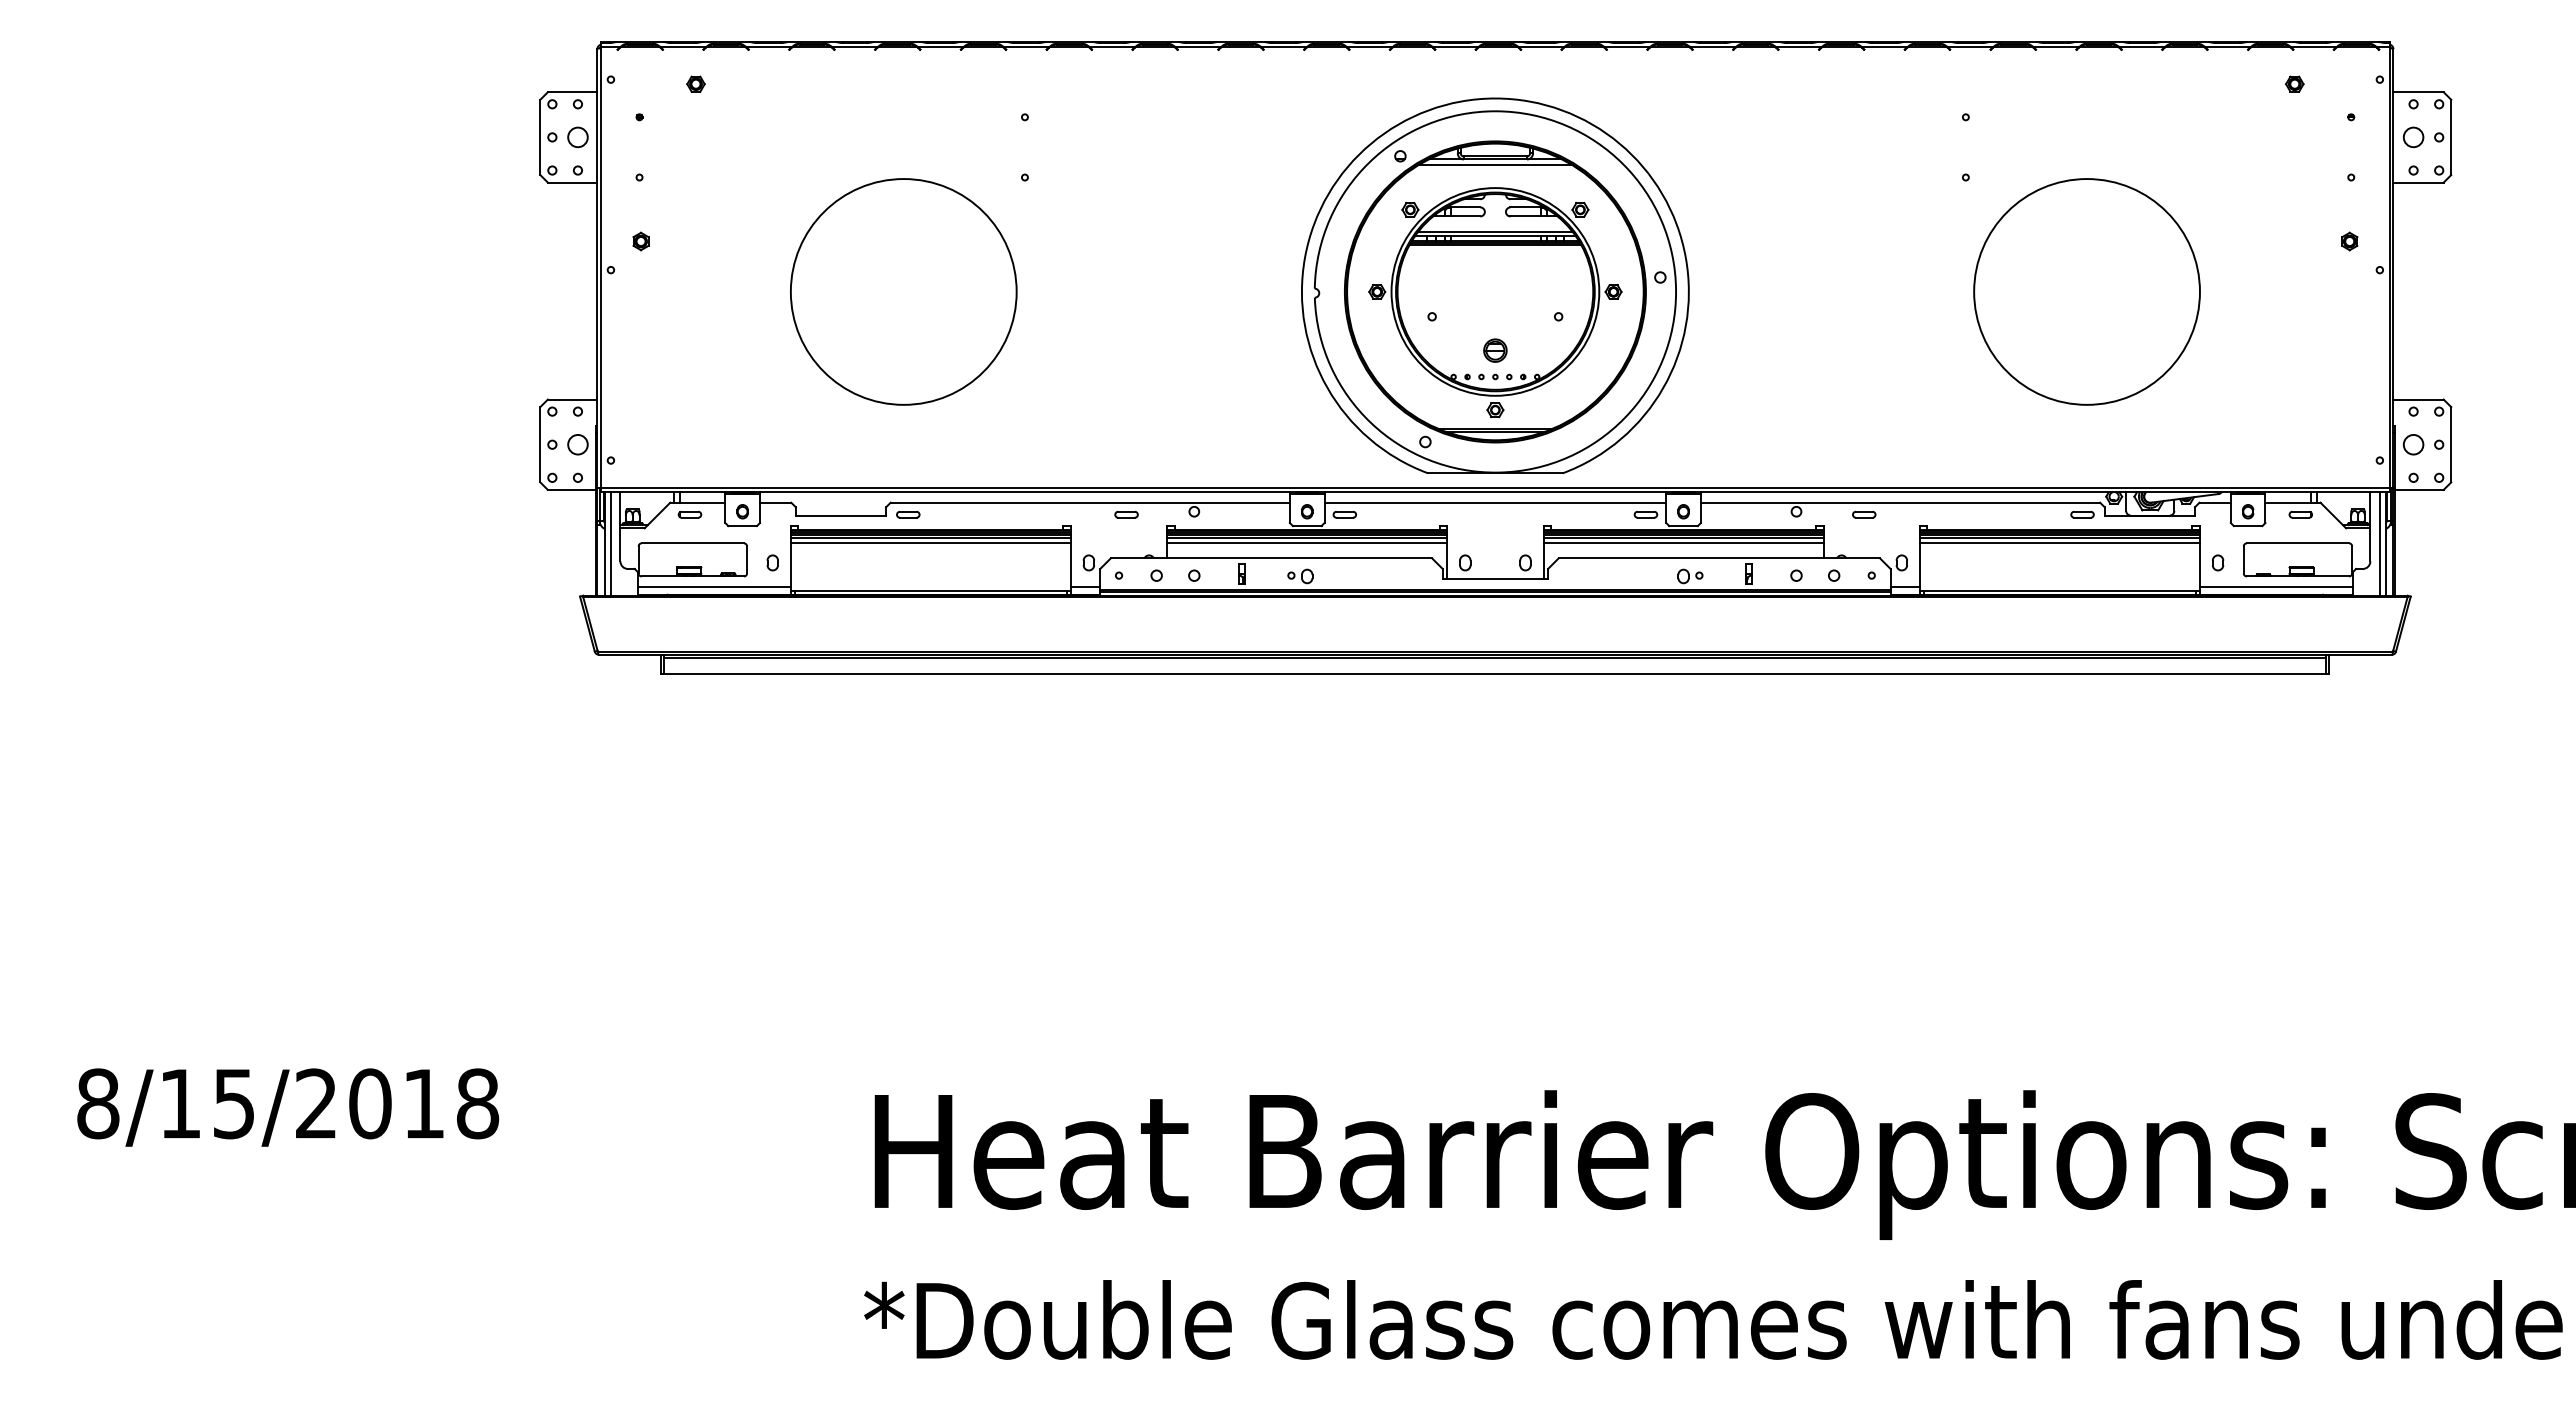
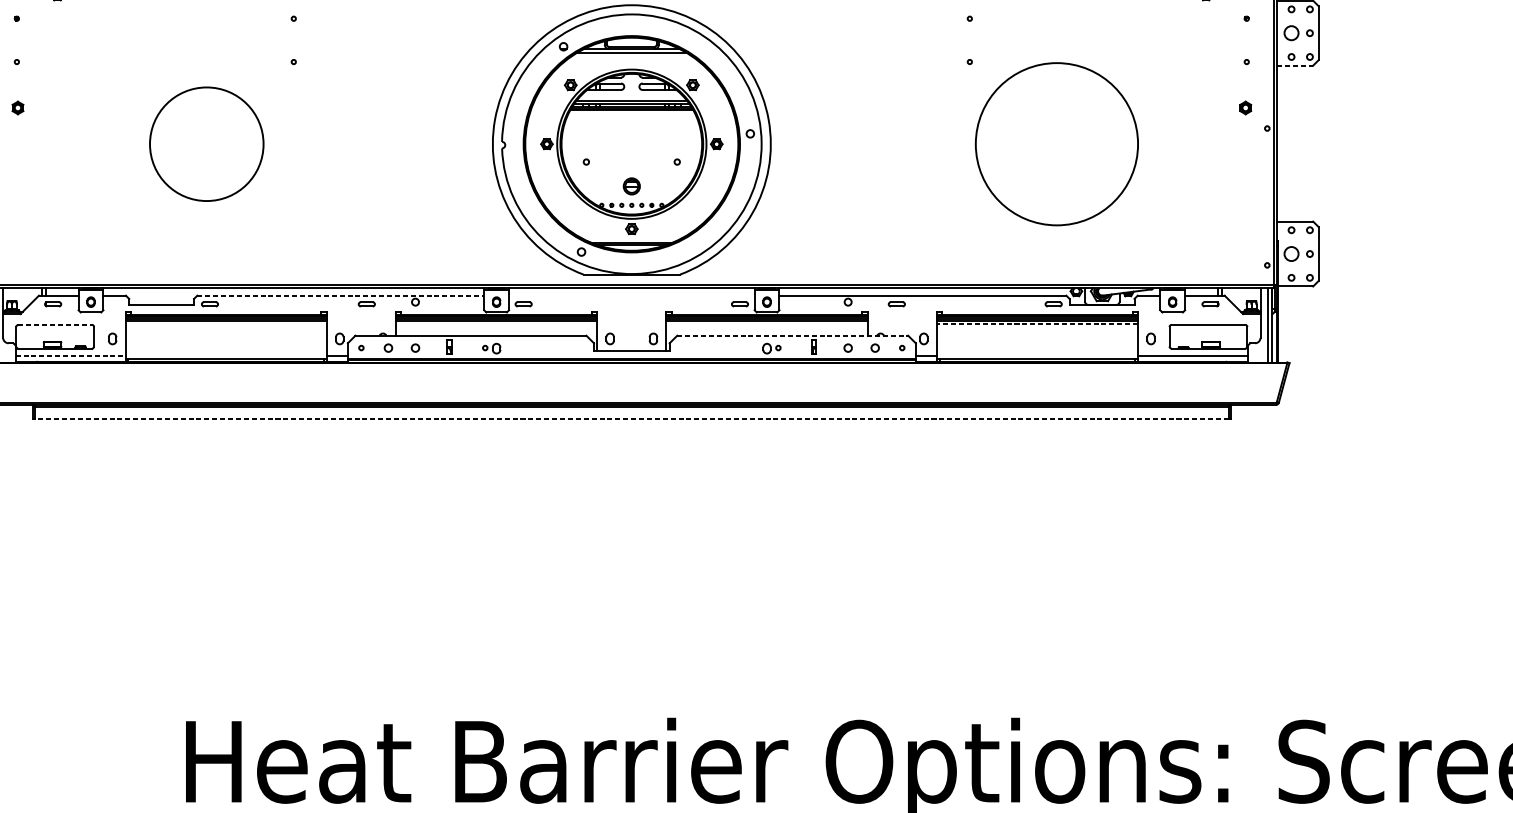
line: (2419, 182) -> (1295, 65), solid -> dashed
circle: (903, 291) -> (206, 143), size x0.7
line: (1090, 502) -> (340, 295), solid -> dashed
line: (1495, 502) -> (631, 295), removed
line: (930, 542) -> (225, 324), removed
line: (1307, 542) -> (496, 324), removed
line: (1683, 542) -> (766, 324), removed
line: (2059, 542) -> (1037, 324), solid -> dashed
line: (693, 543) -> (55, 324), solid -> dashed
line: (1719, 558) -> (792, 335), solid -> dashed
line: (714, 587) -> (70, 356), solid -> dashed
line: (1494, 674) -> (631, 419), solid -> dashed

